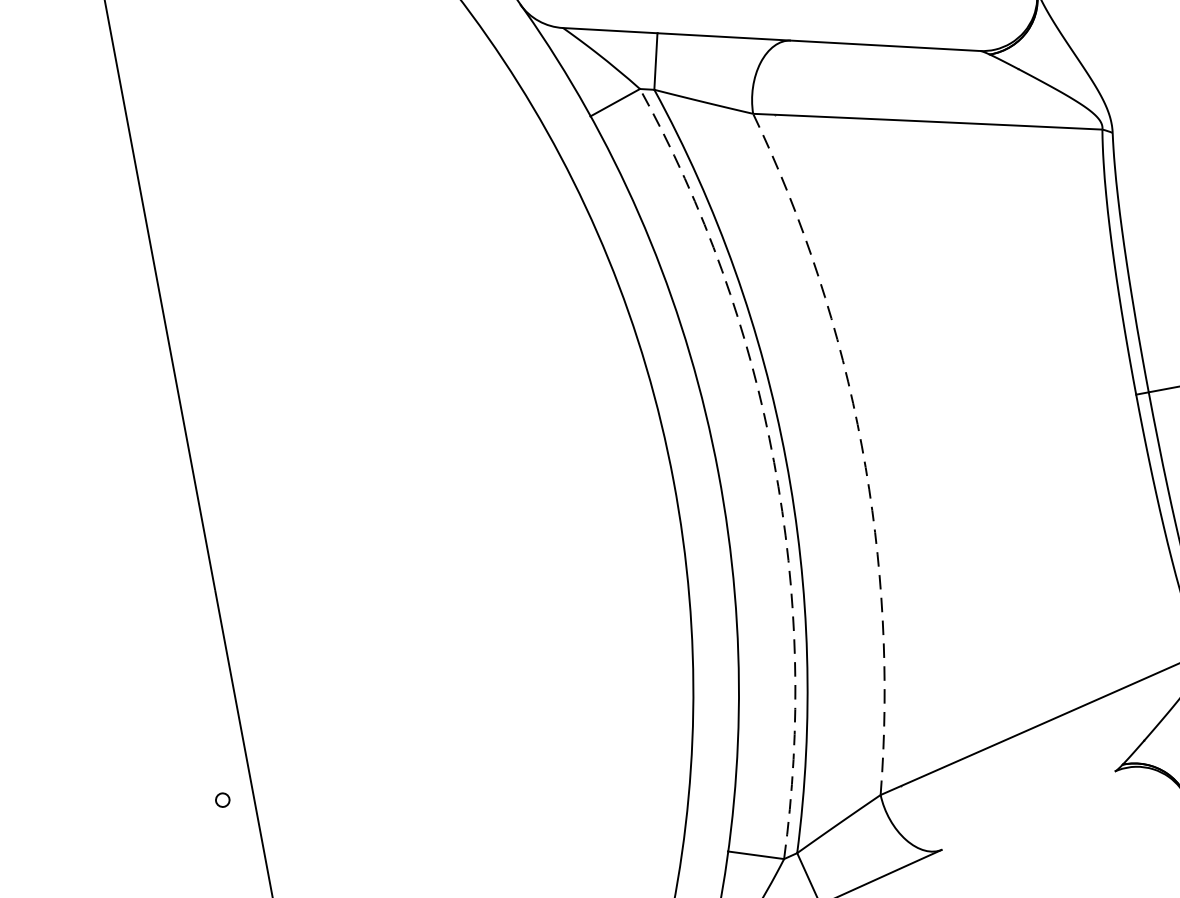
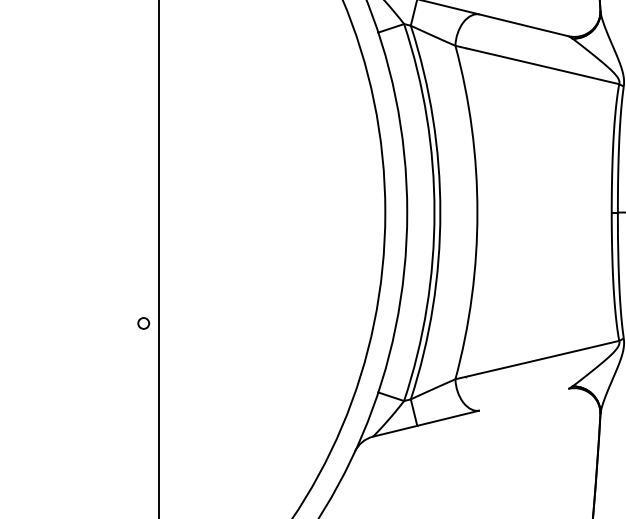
arc: (861, 445) -> (477, 212), dashed -> solid
arc: (774, 462) -> (434, 212), dashed -> solid
part: (222, 800) -> (143, 323), size x1.67

